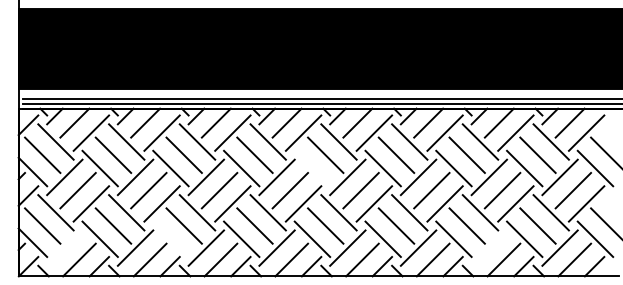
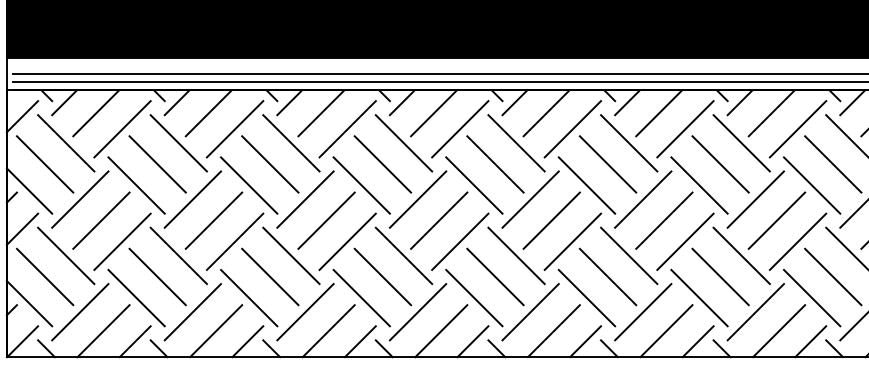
line: (312, 168) -> (474, 185), added
line: (170, 238) -> (248, 296), added
line: (64, 247) -> (79, 311), added
line: (489, 247) -> (756, 311), added

